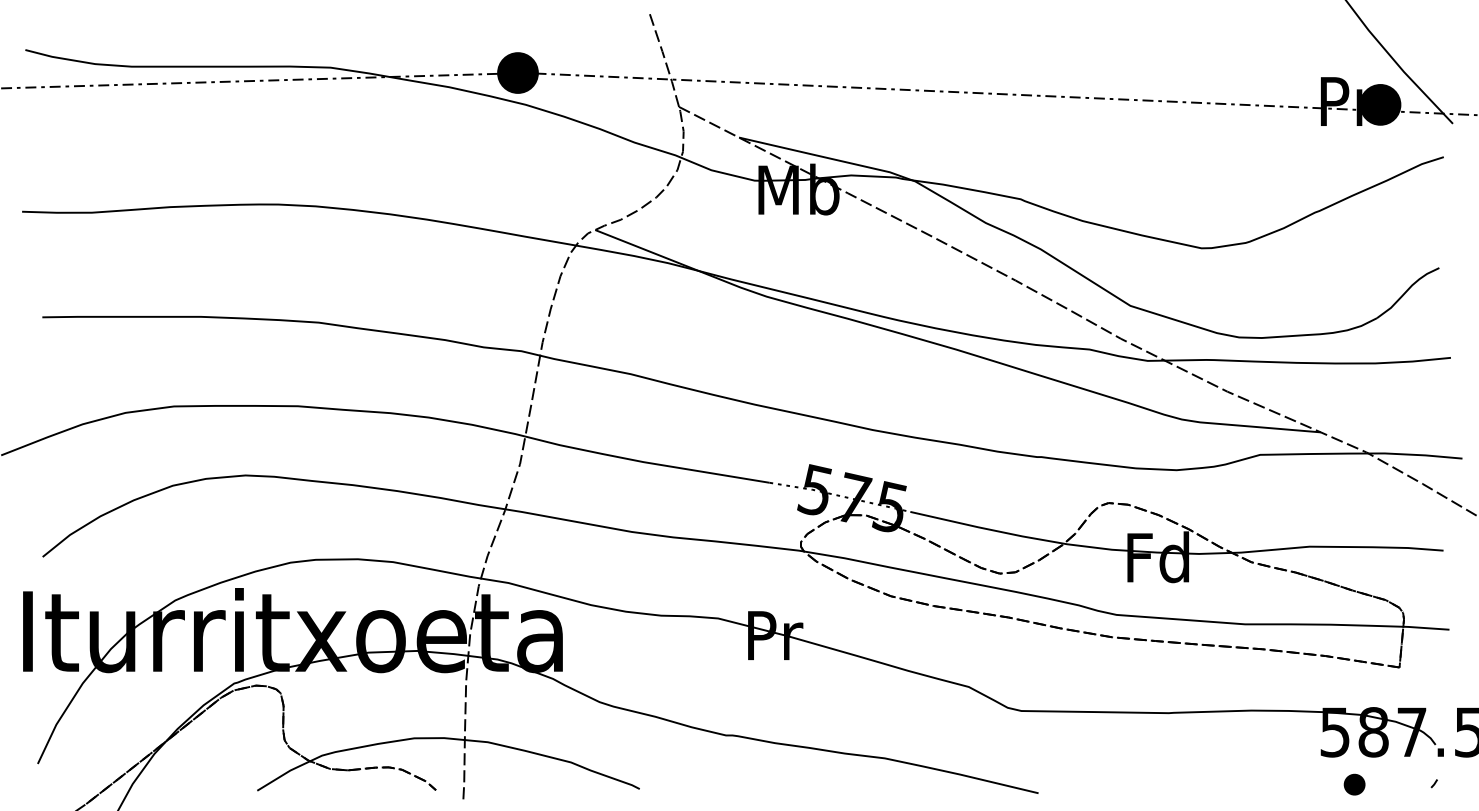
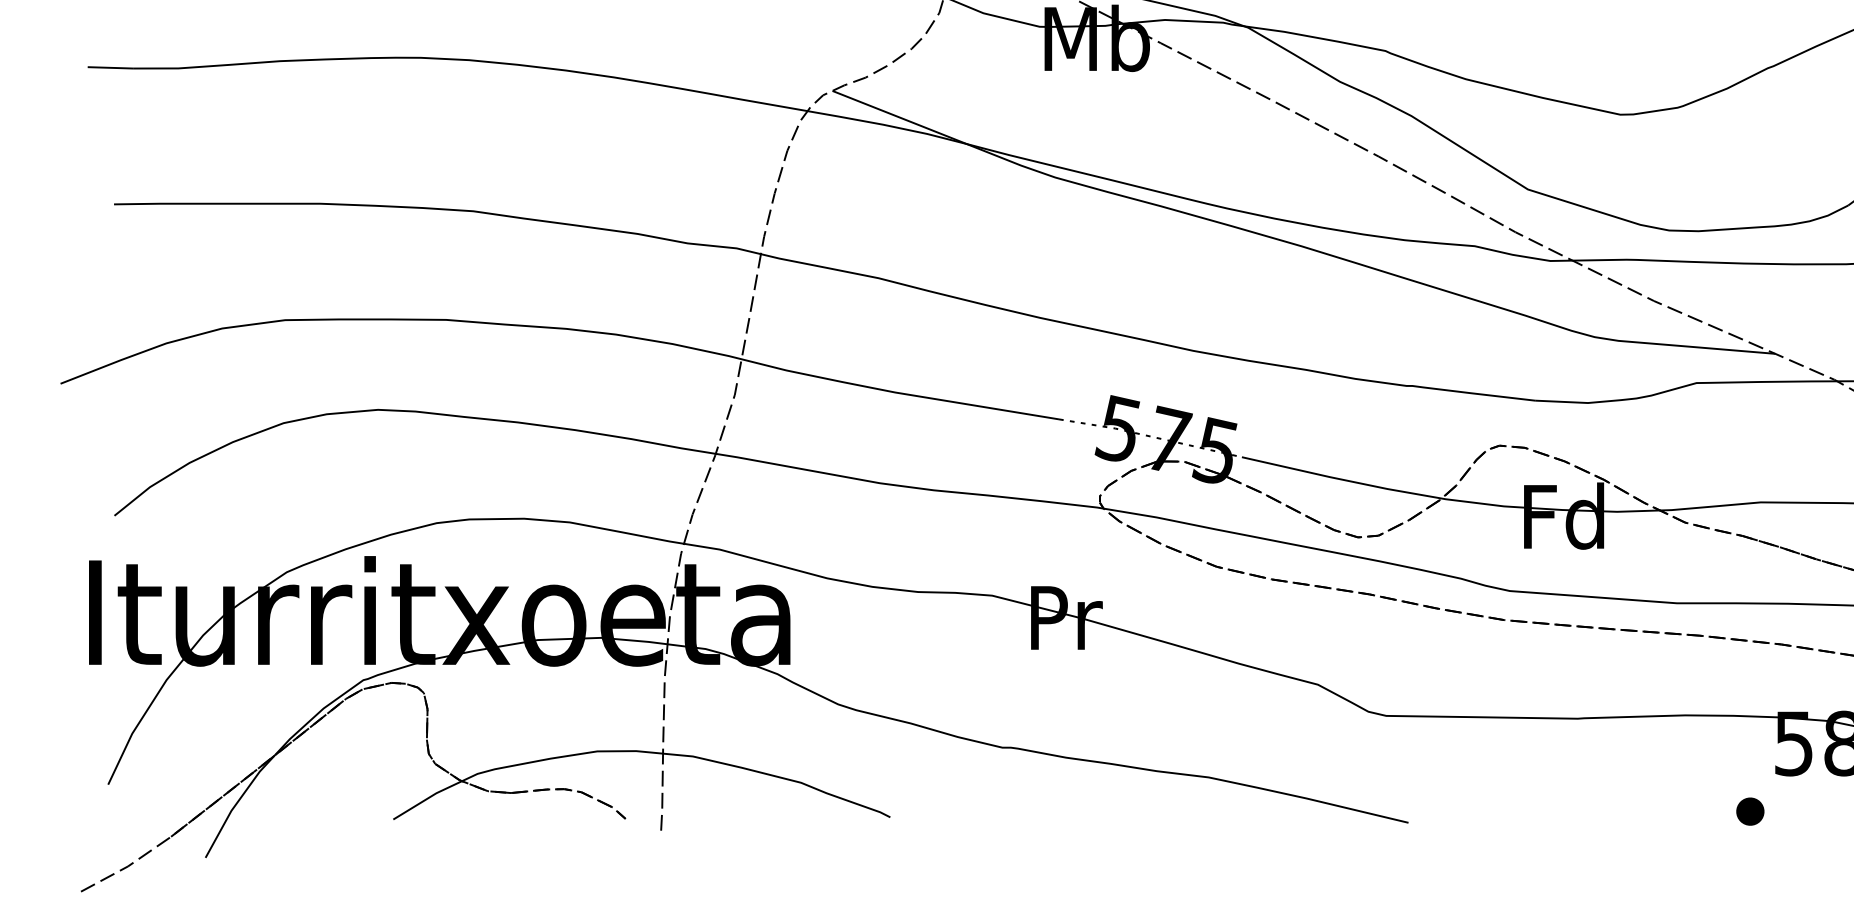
part: (1354, 784) -> (1750, 811), moved

